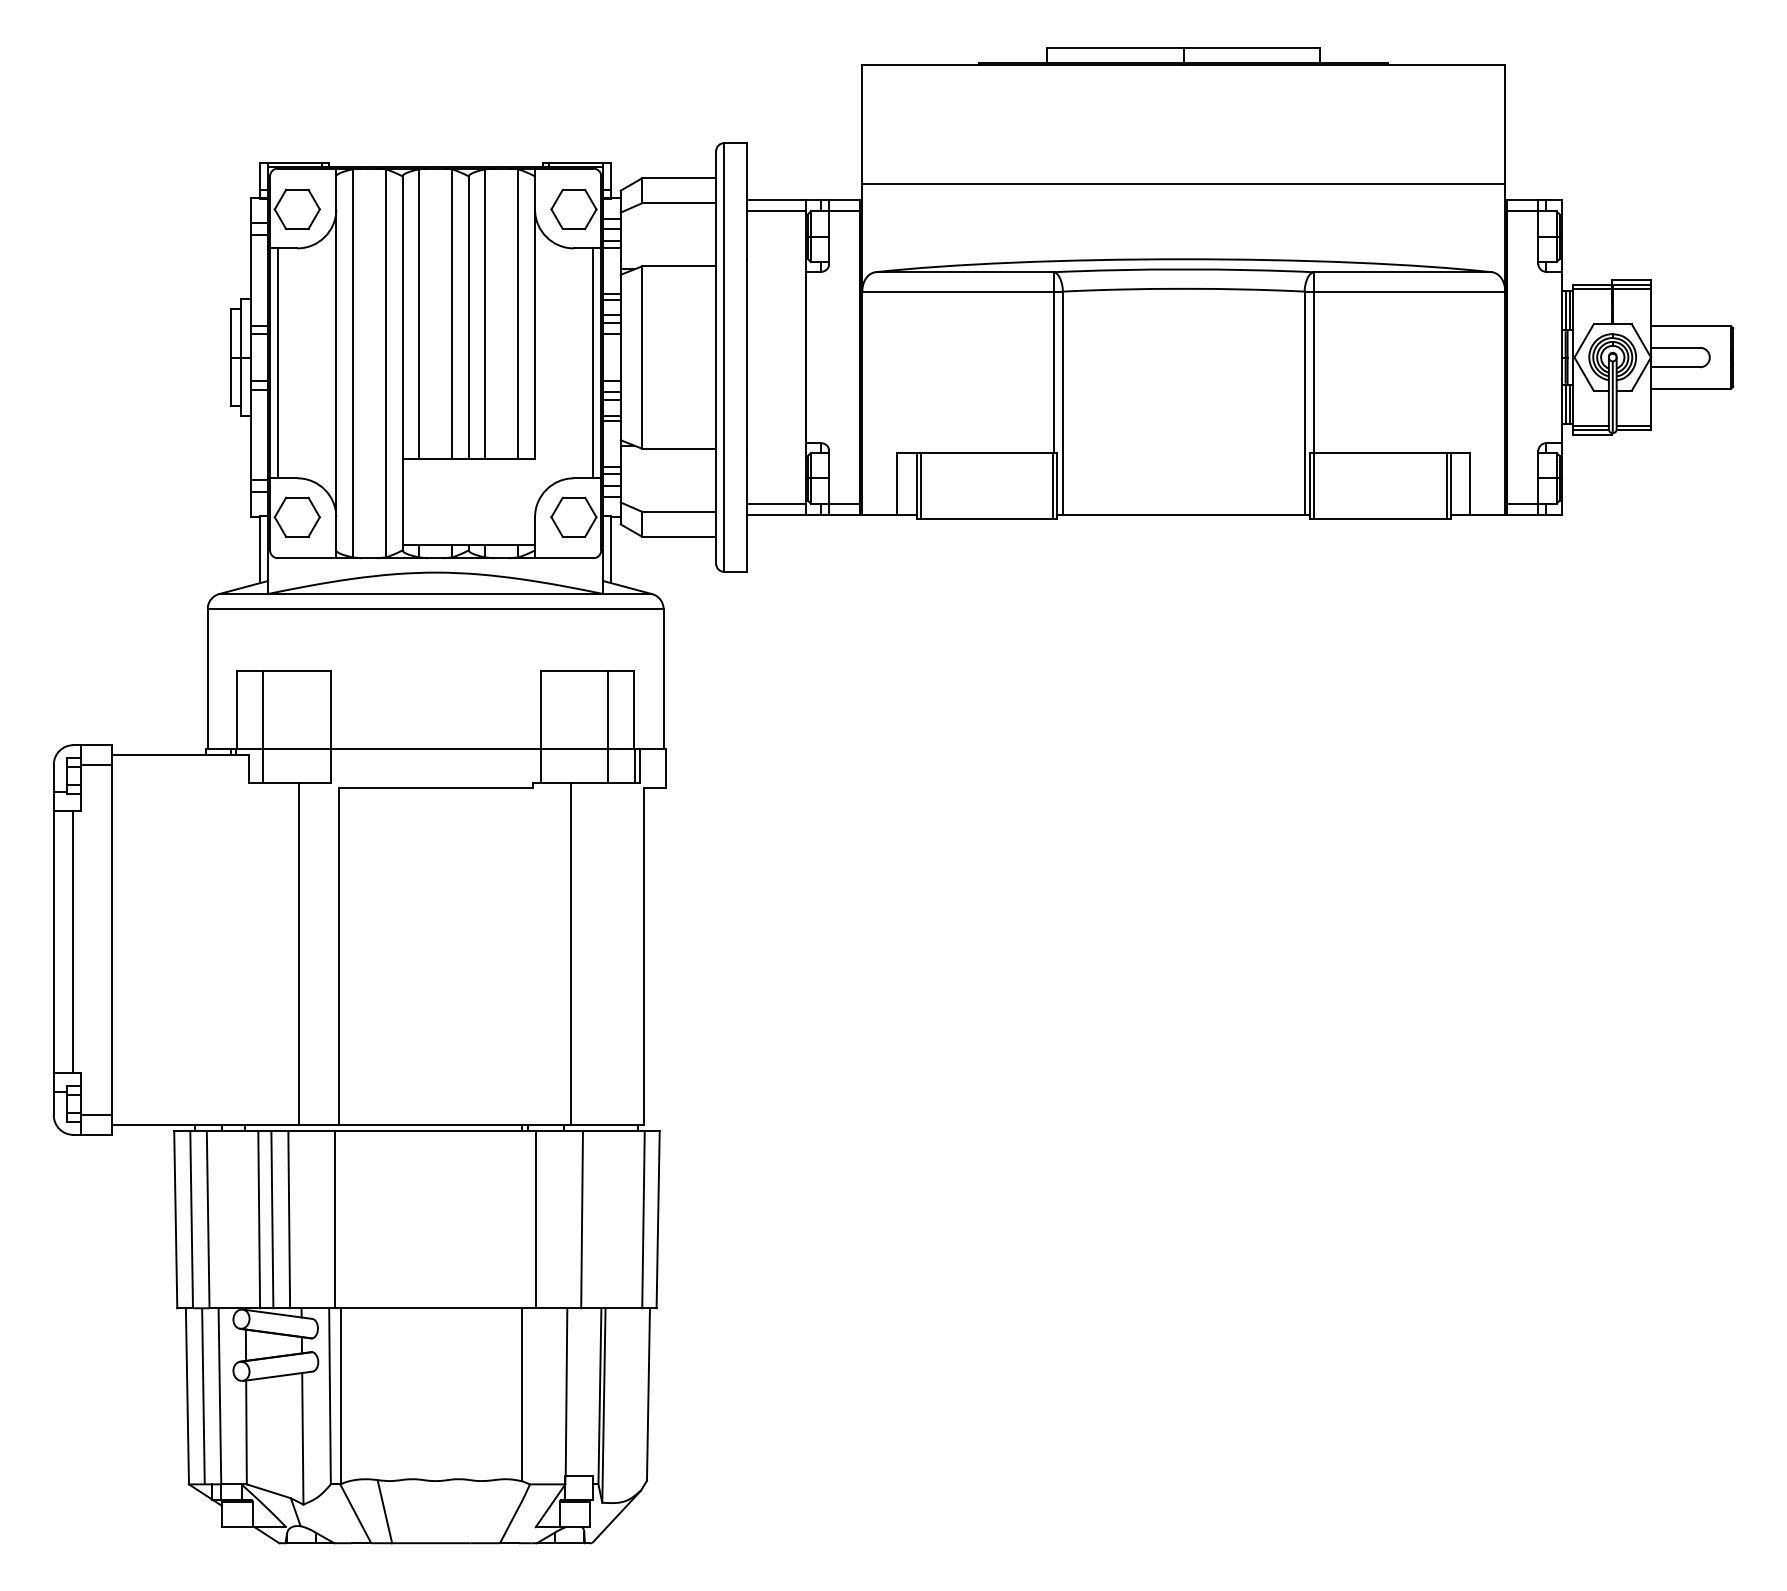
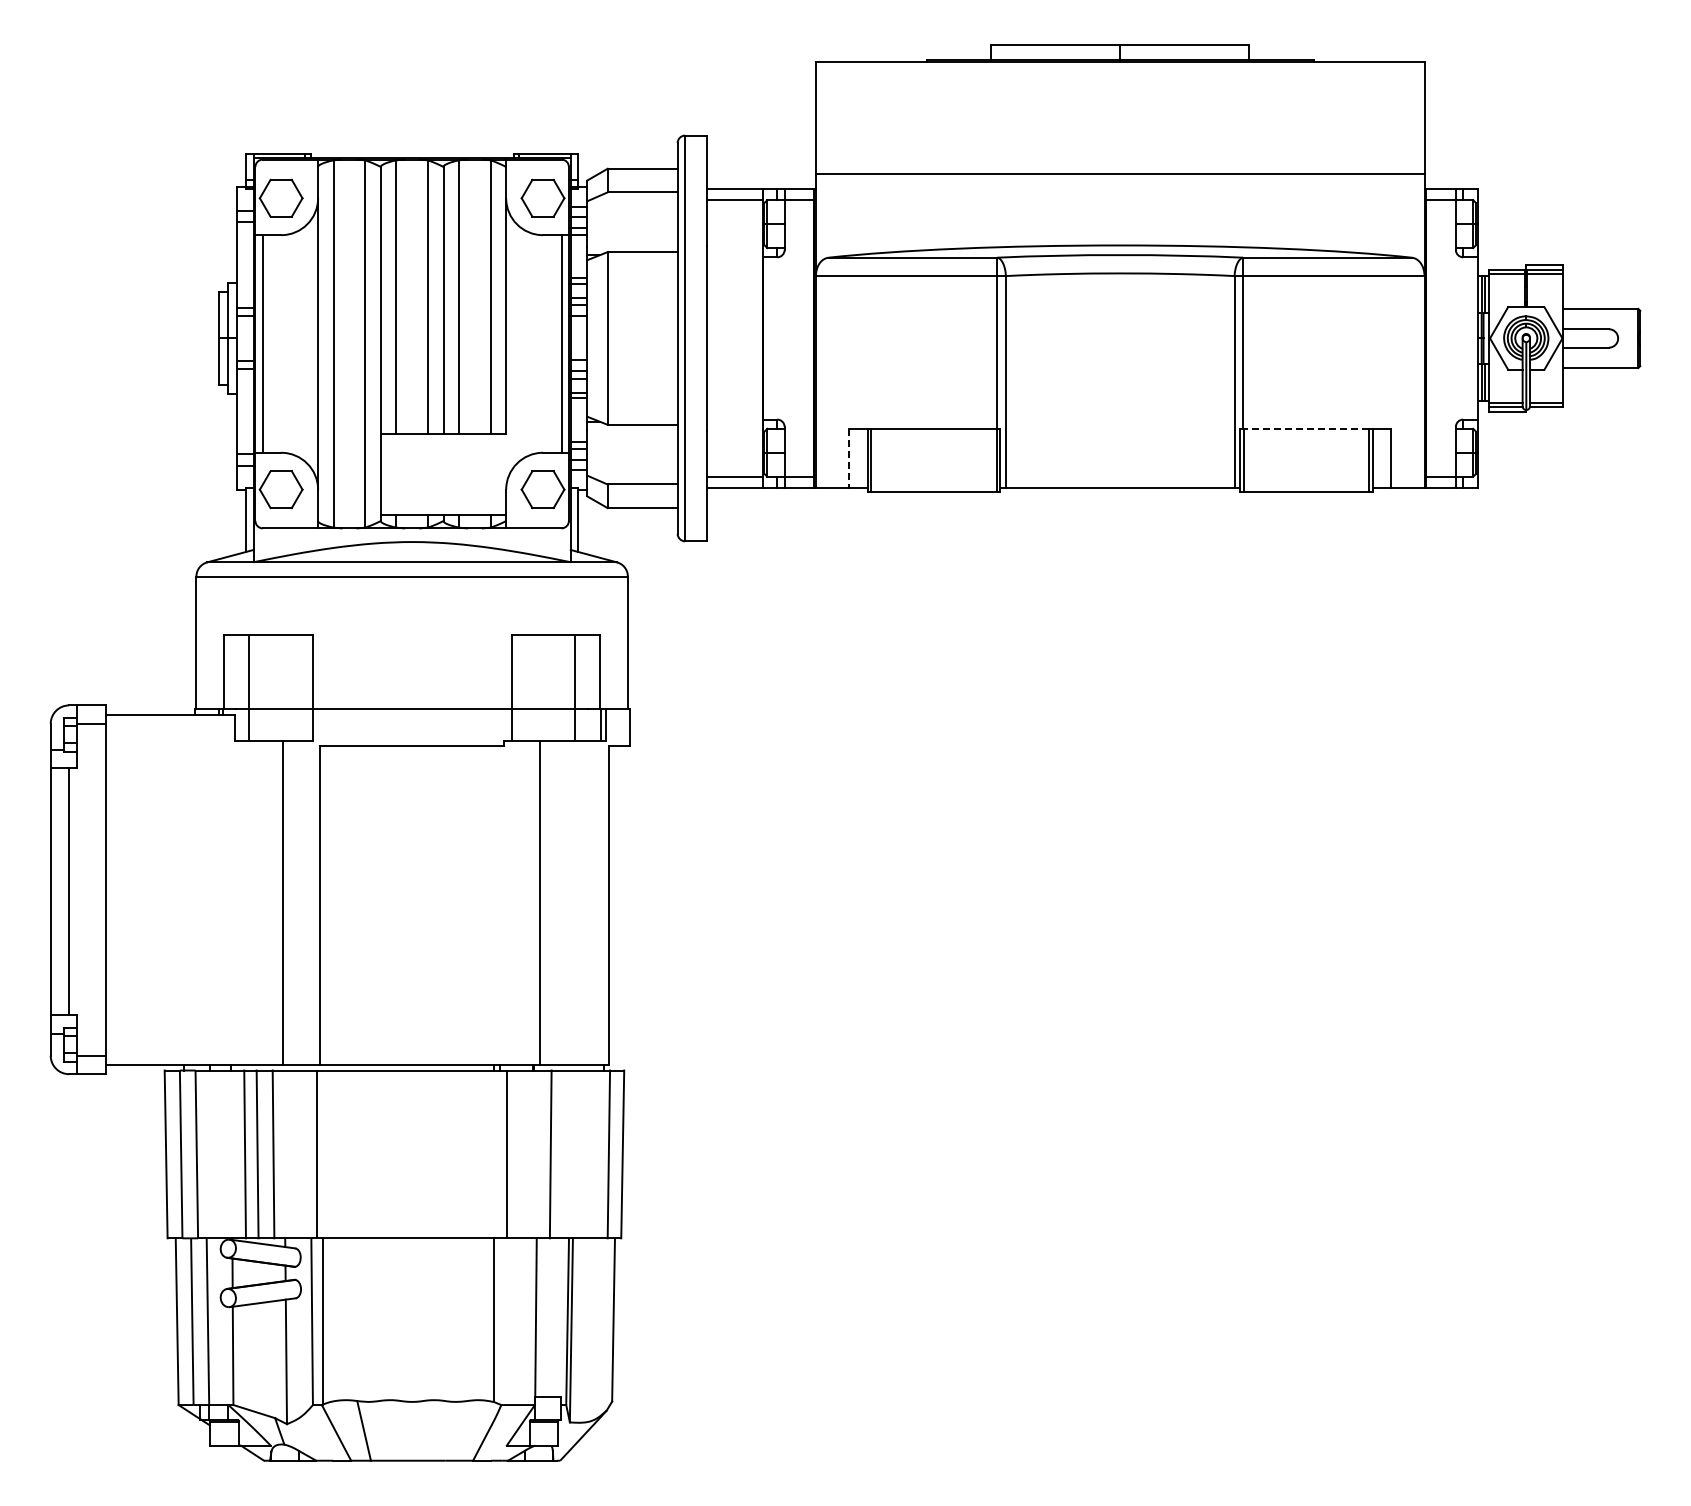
line: (1380, 452) -> (1306, 428), solid -> dashed
line: (897, 484) -> (849, 458), solid -> dashed

